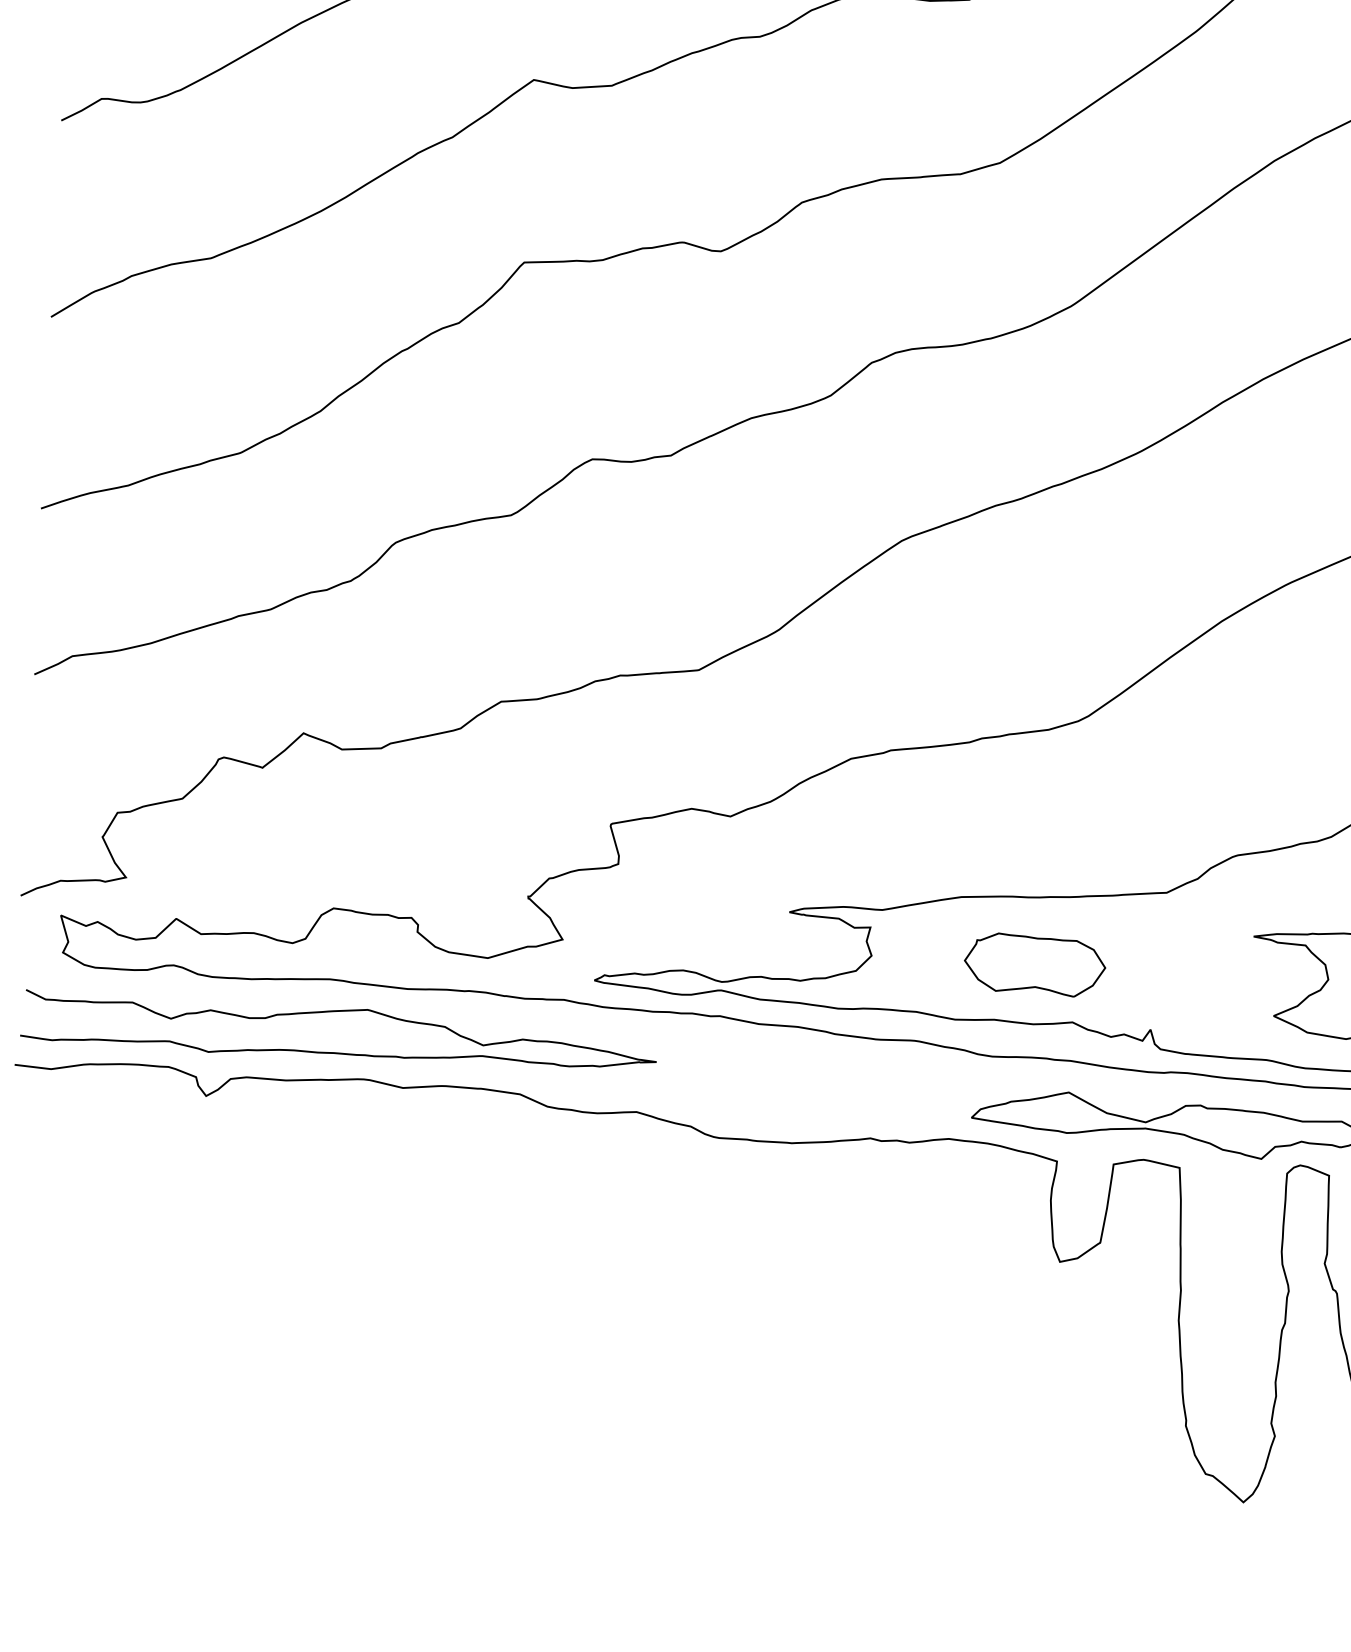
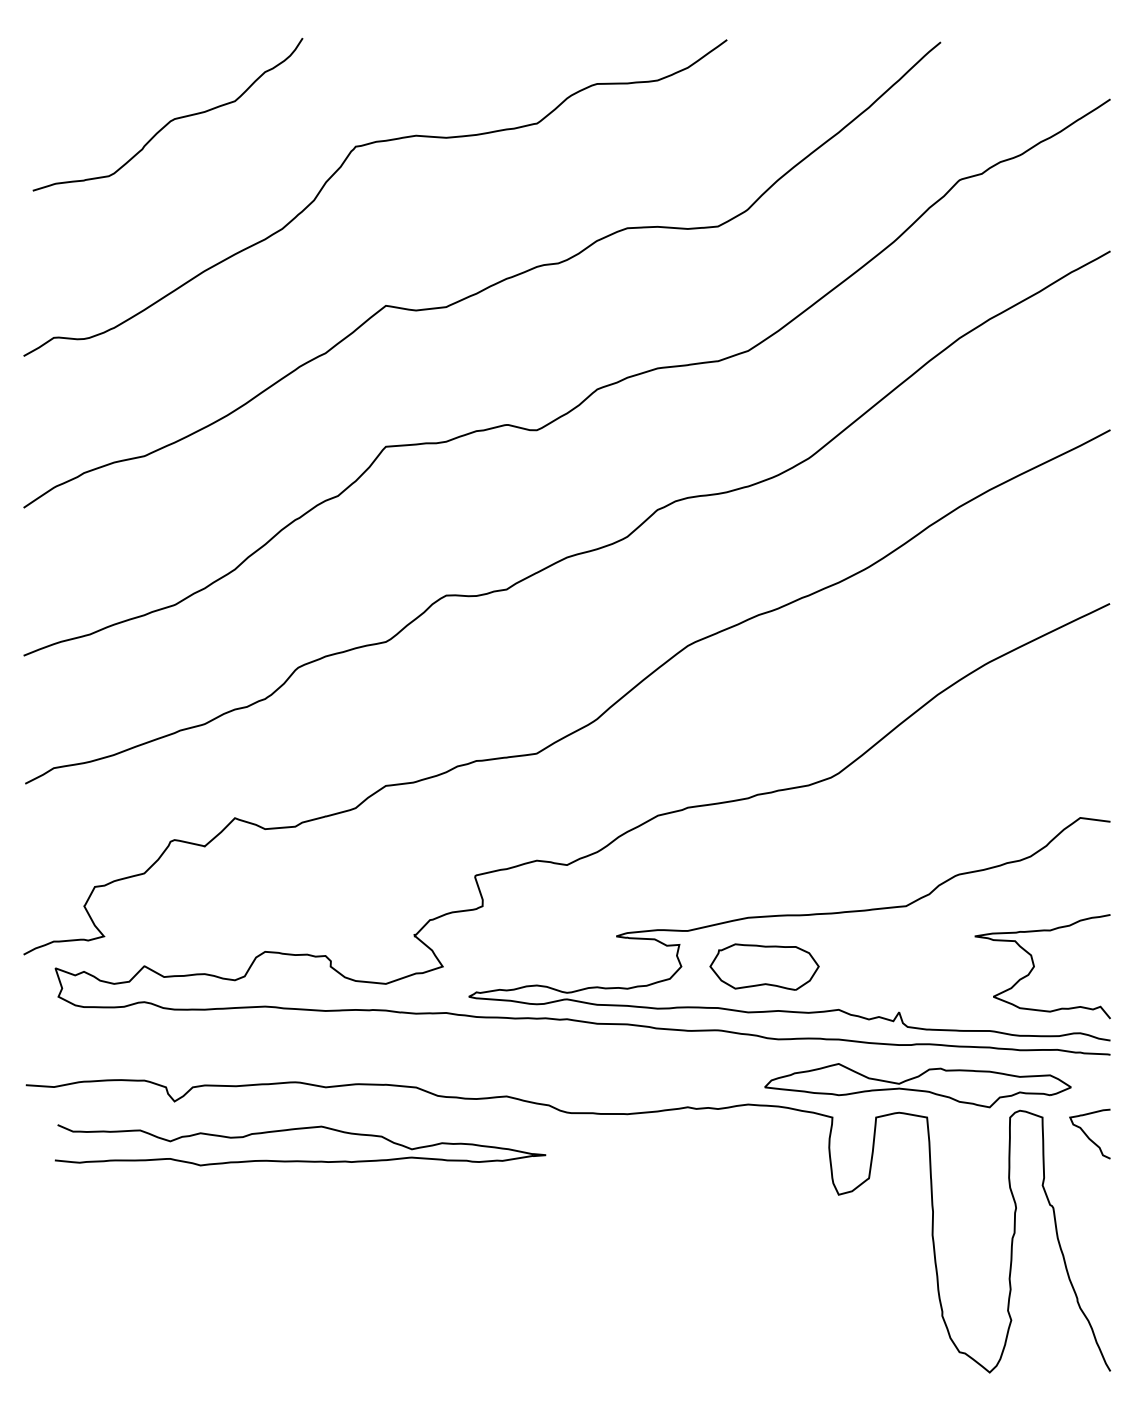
part: (1034, 964) -> (764, 966), moved
curve: (338, 1052) -> (300, 1160), moved

